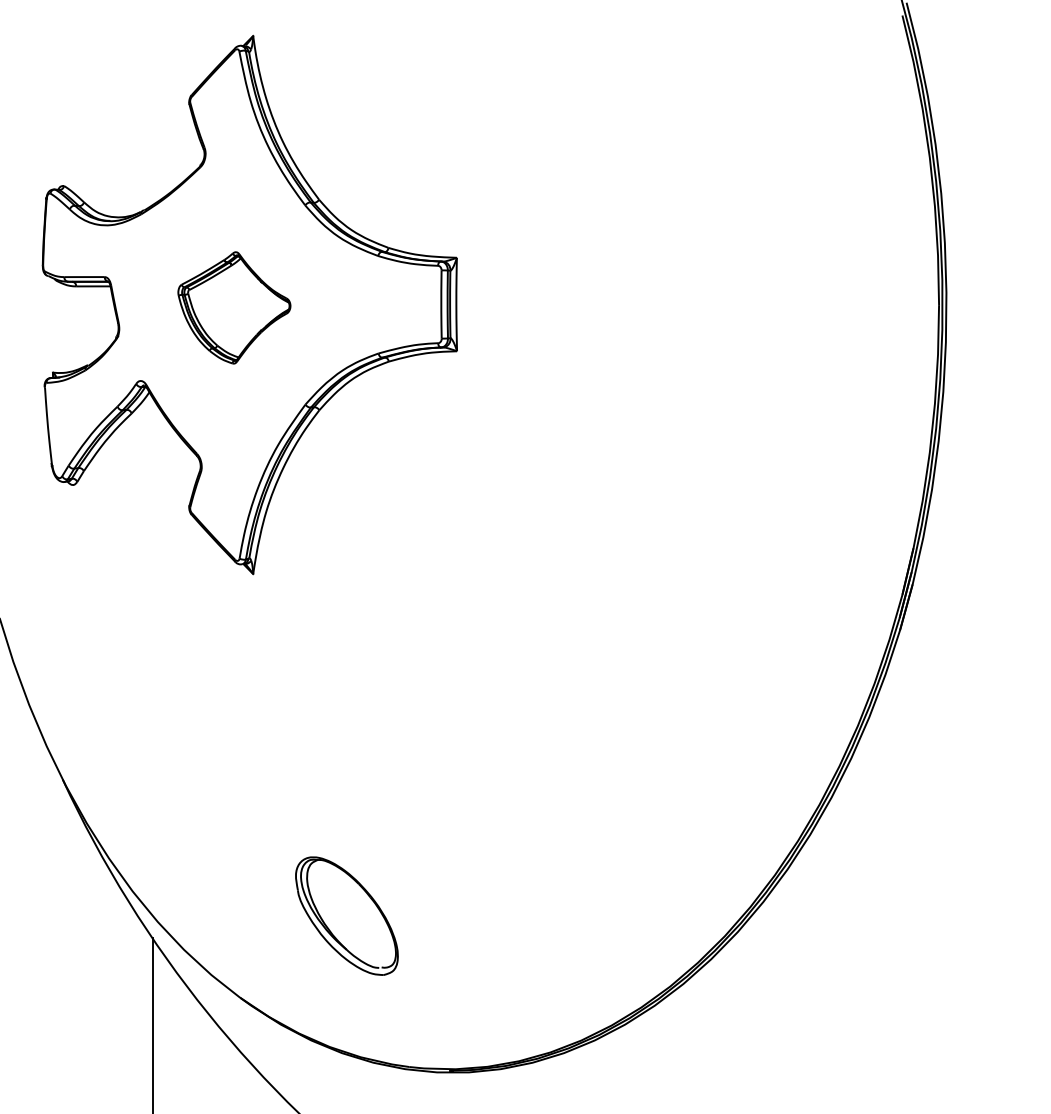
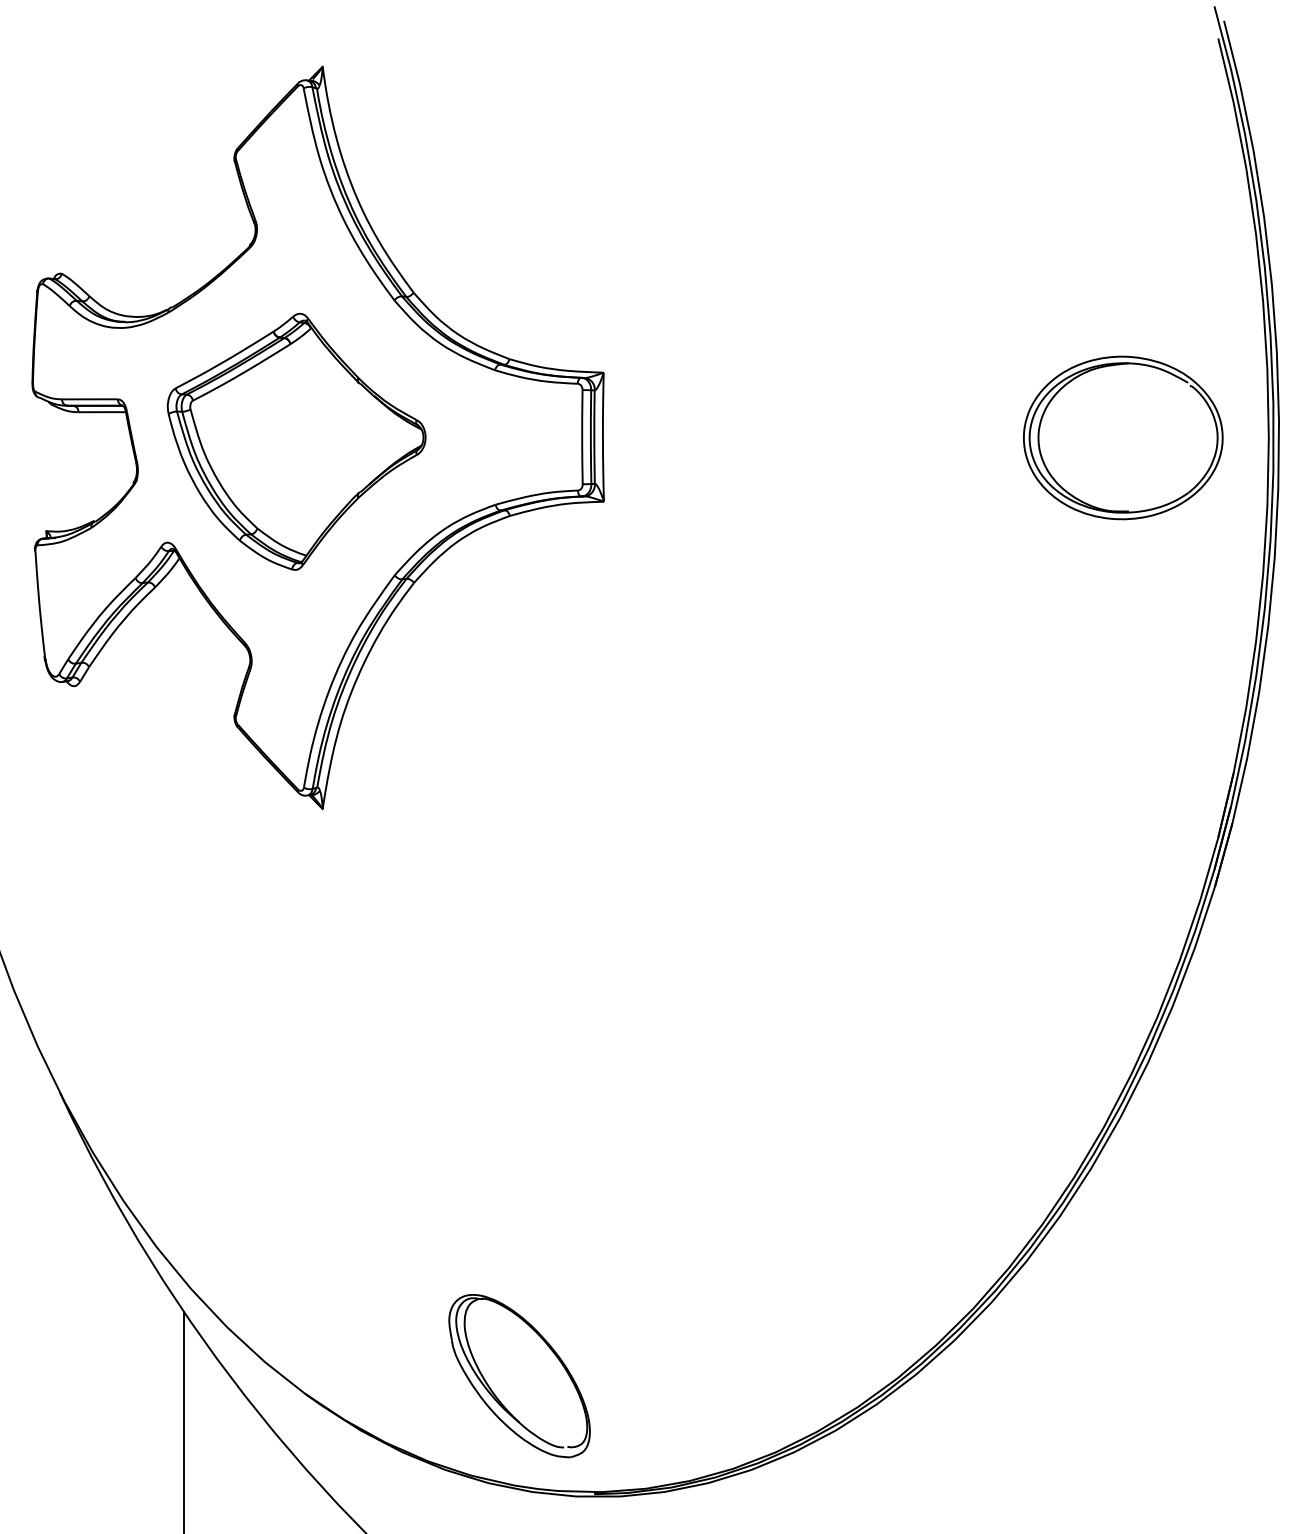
part: (833, 304) -> (1123, 437), added
part: (234, 307) -> (296, 441), size x1.67
part: (346, 915) -> (518, 1375), moved

